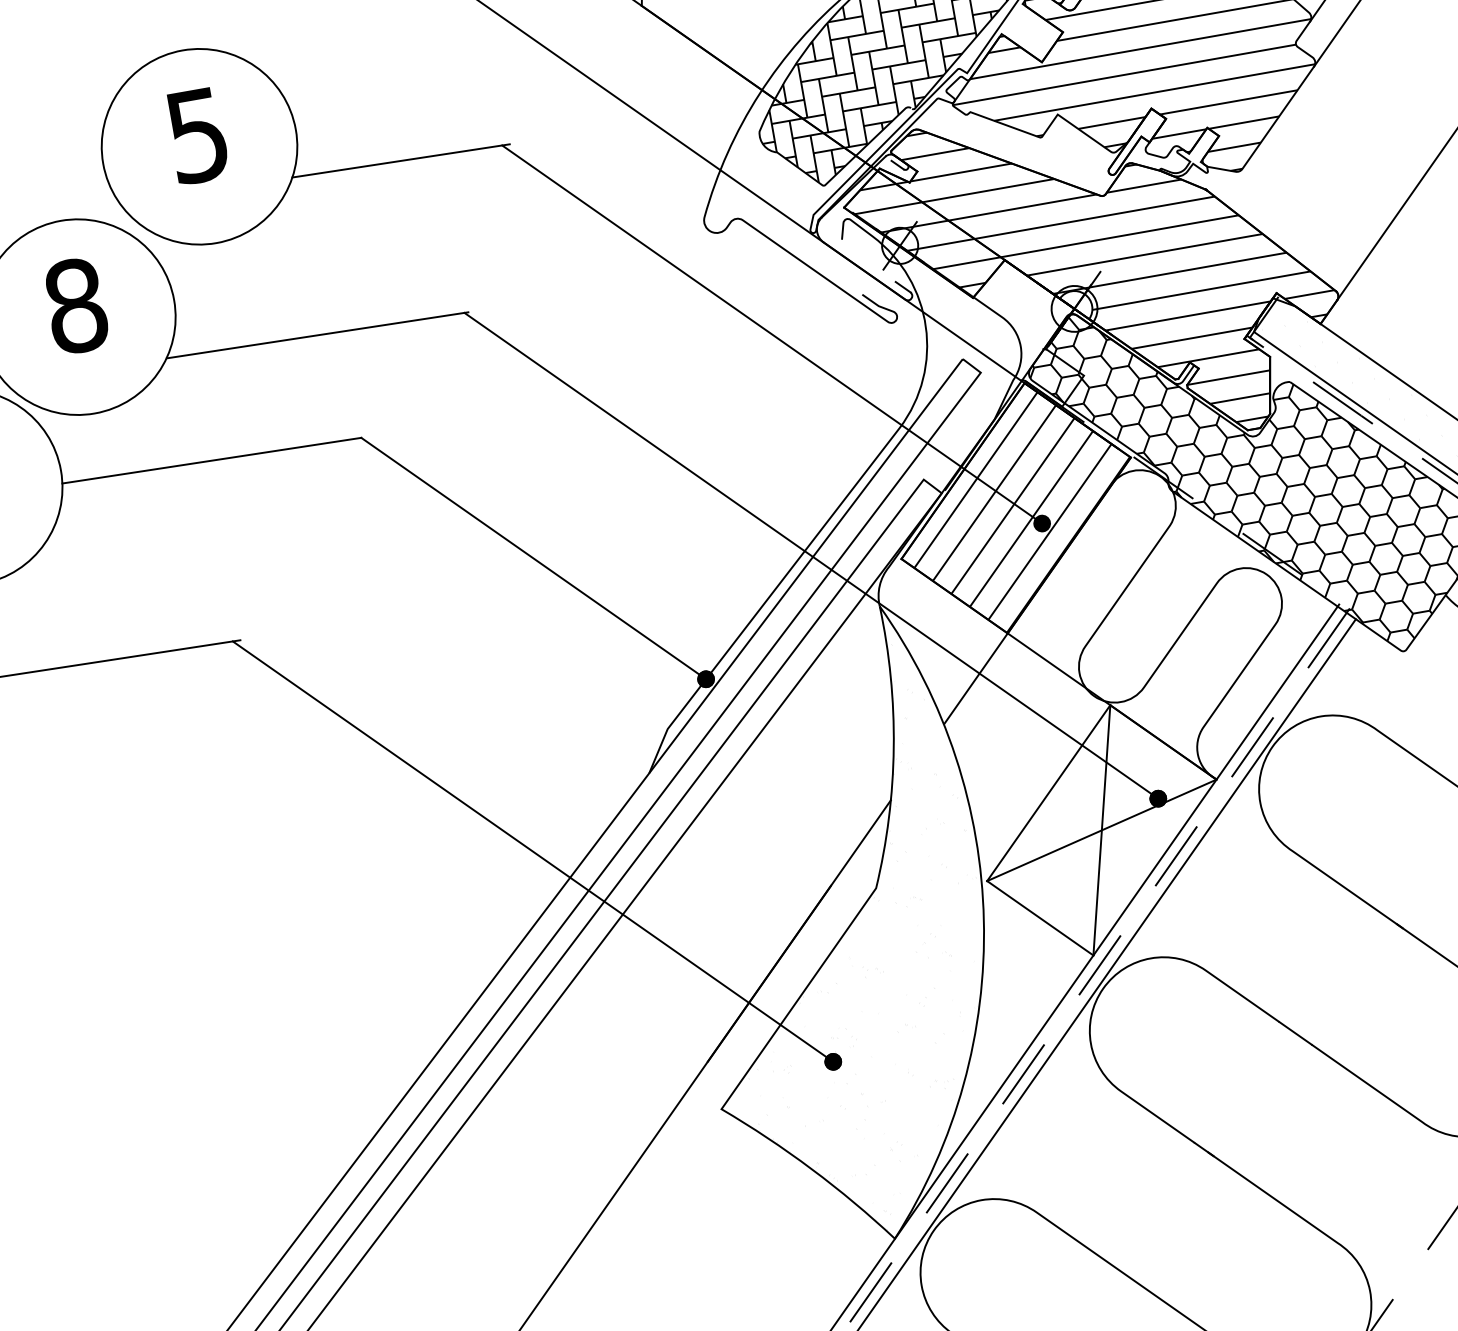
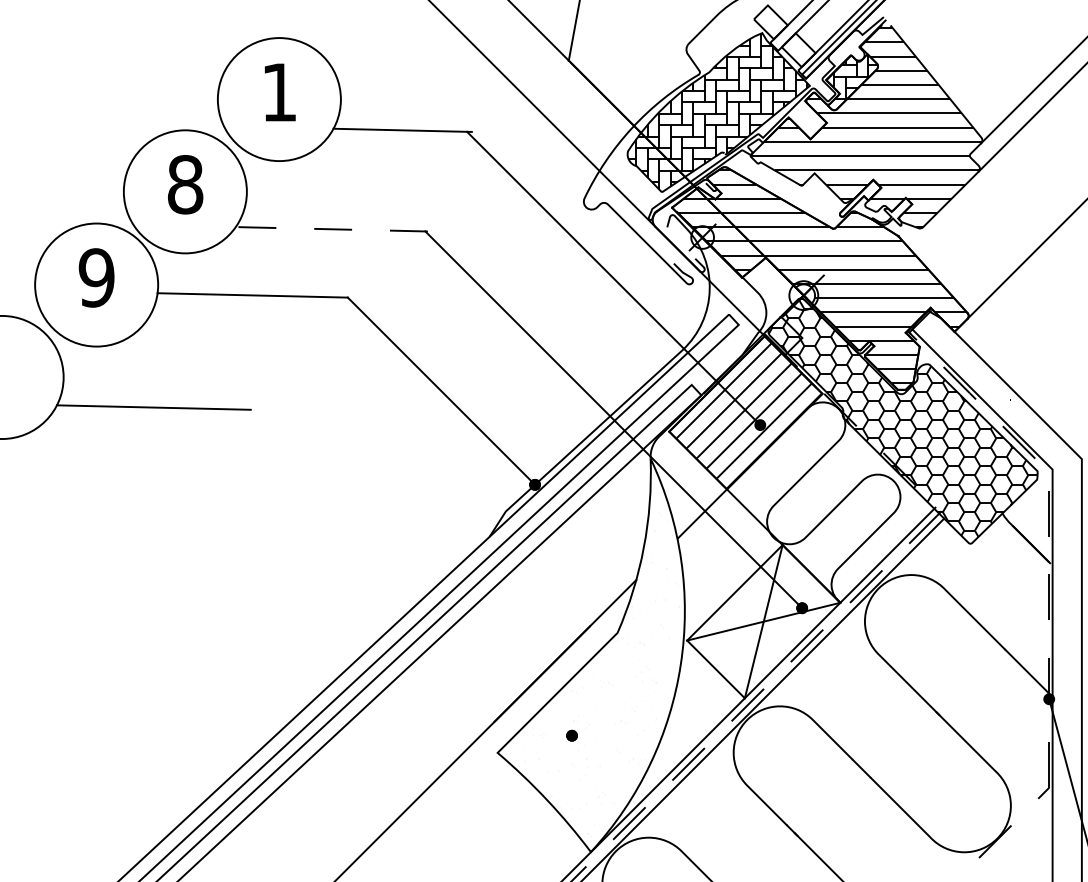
text: (196, 135) -> (278, 92), 5 -> 1
line: (316, 335) -> (331, 229), solid -> dashed
line: (532, 851) -> (408, 572), removed

